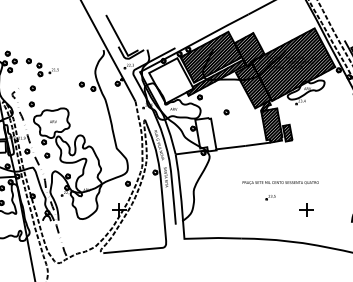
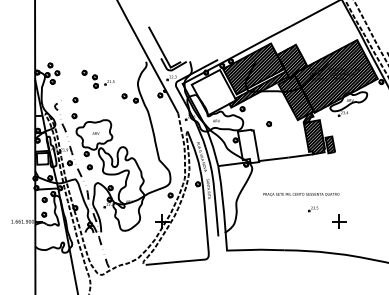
part: (41, 66) -> (97, 78), moved
text: (280, 182) -> (301, 194), moved
part: (306, 209) -> (339, 221), moved

